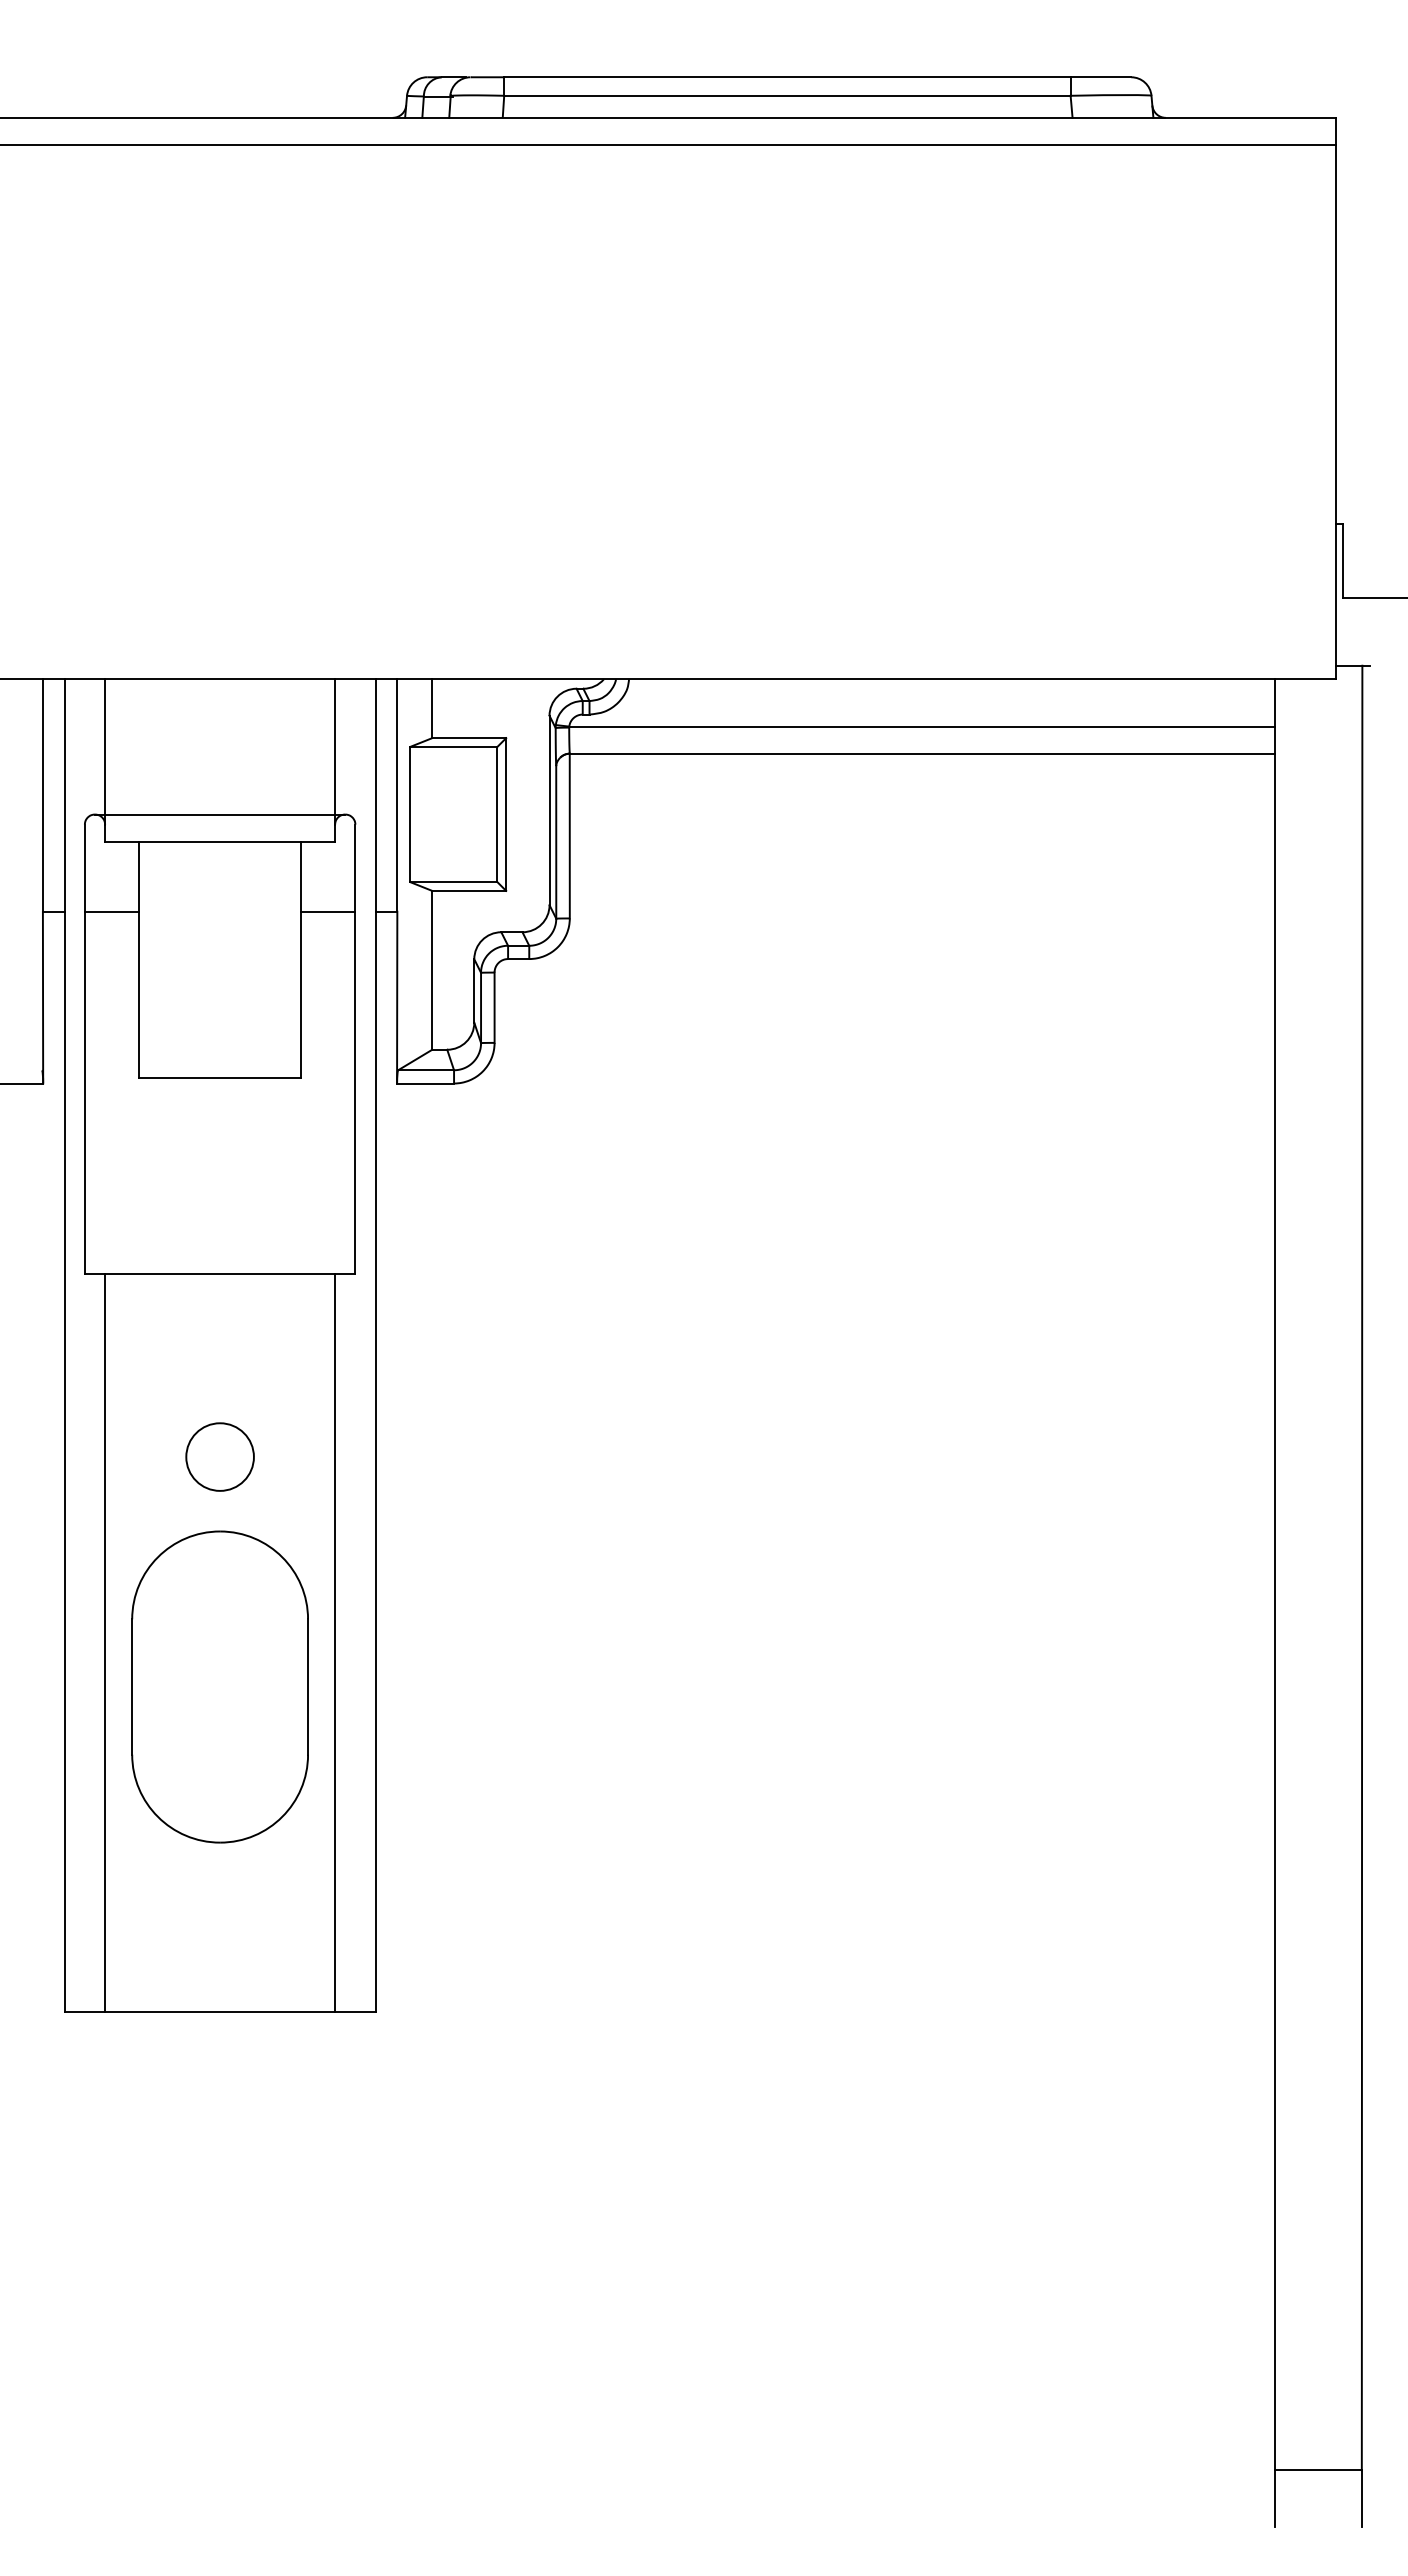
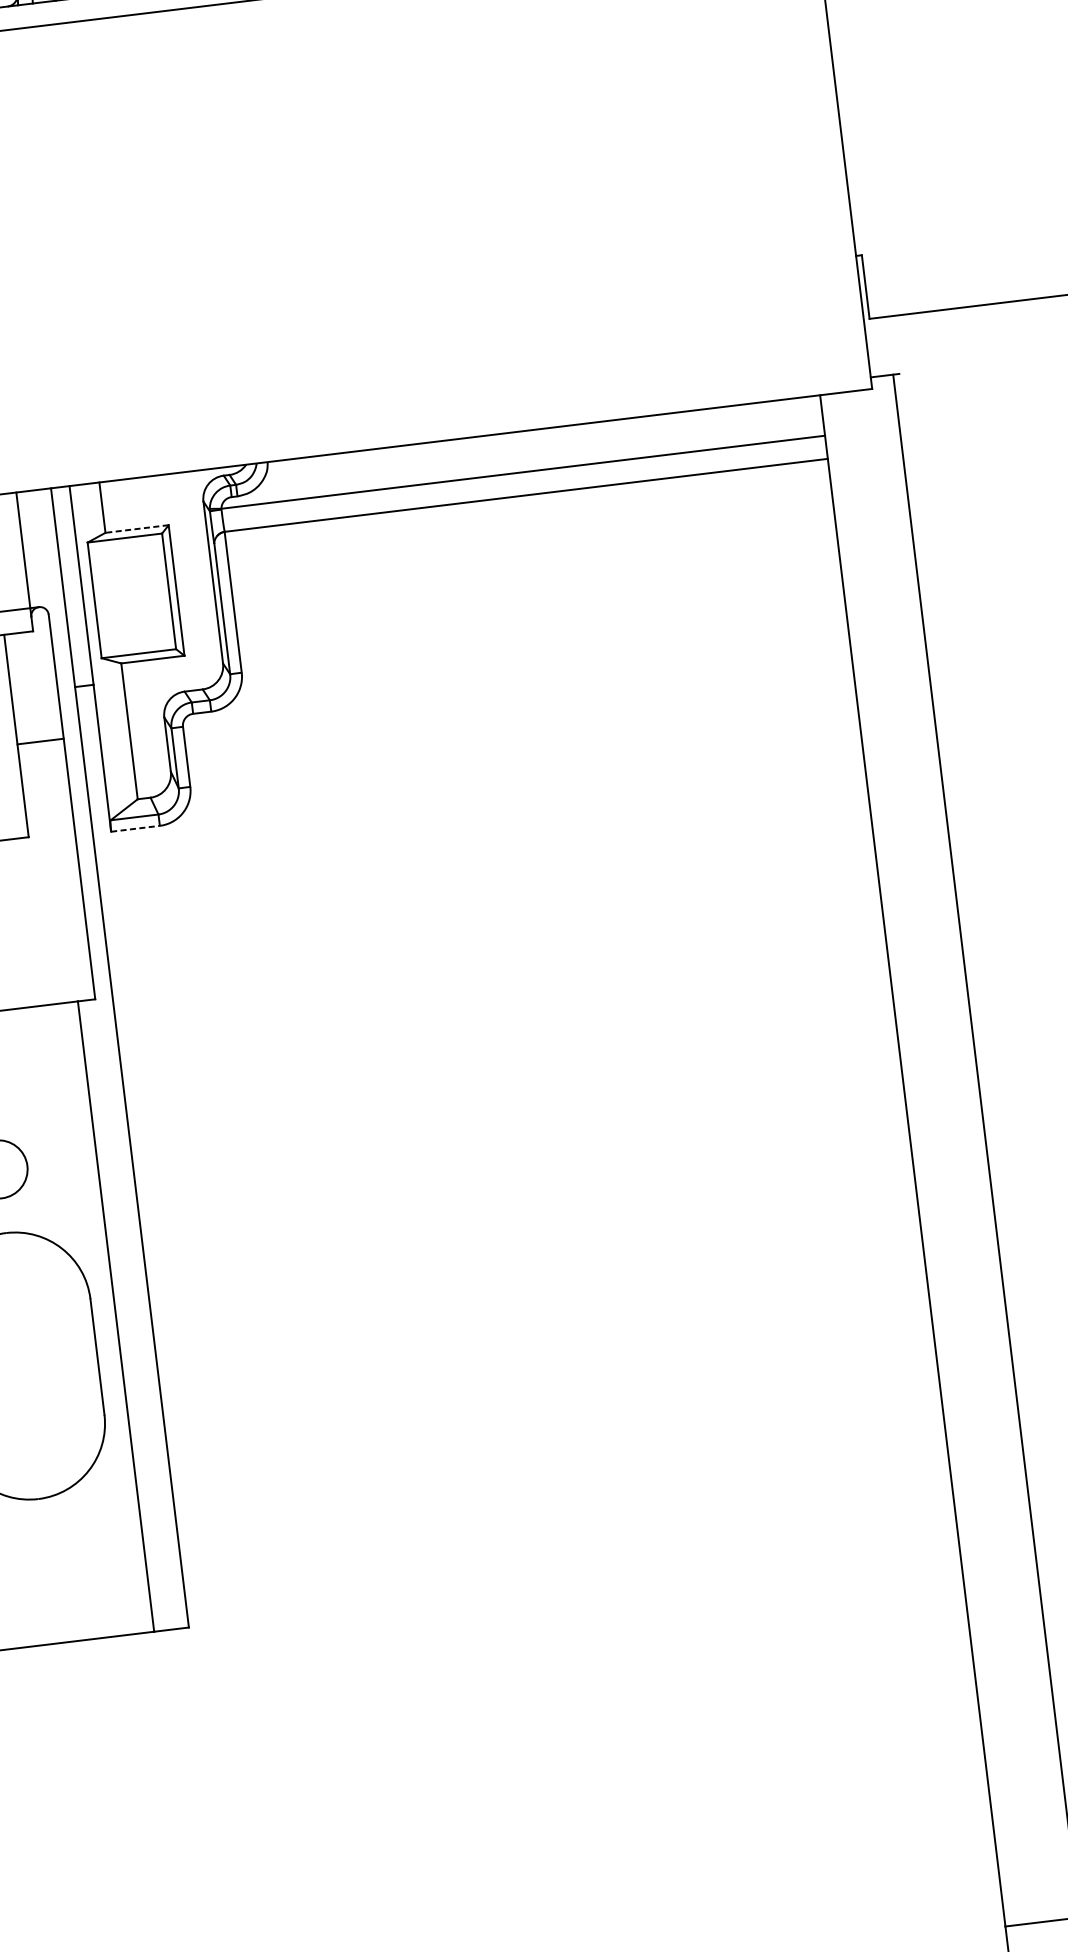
line: (469, 738) -> (137, 529), solid -> dashed
line: (328, 911) -> (40, 741), moved
line: (426, 1083) -> (136, 828), solid -> dashed

